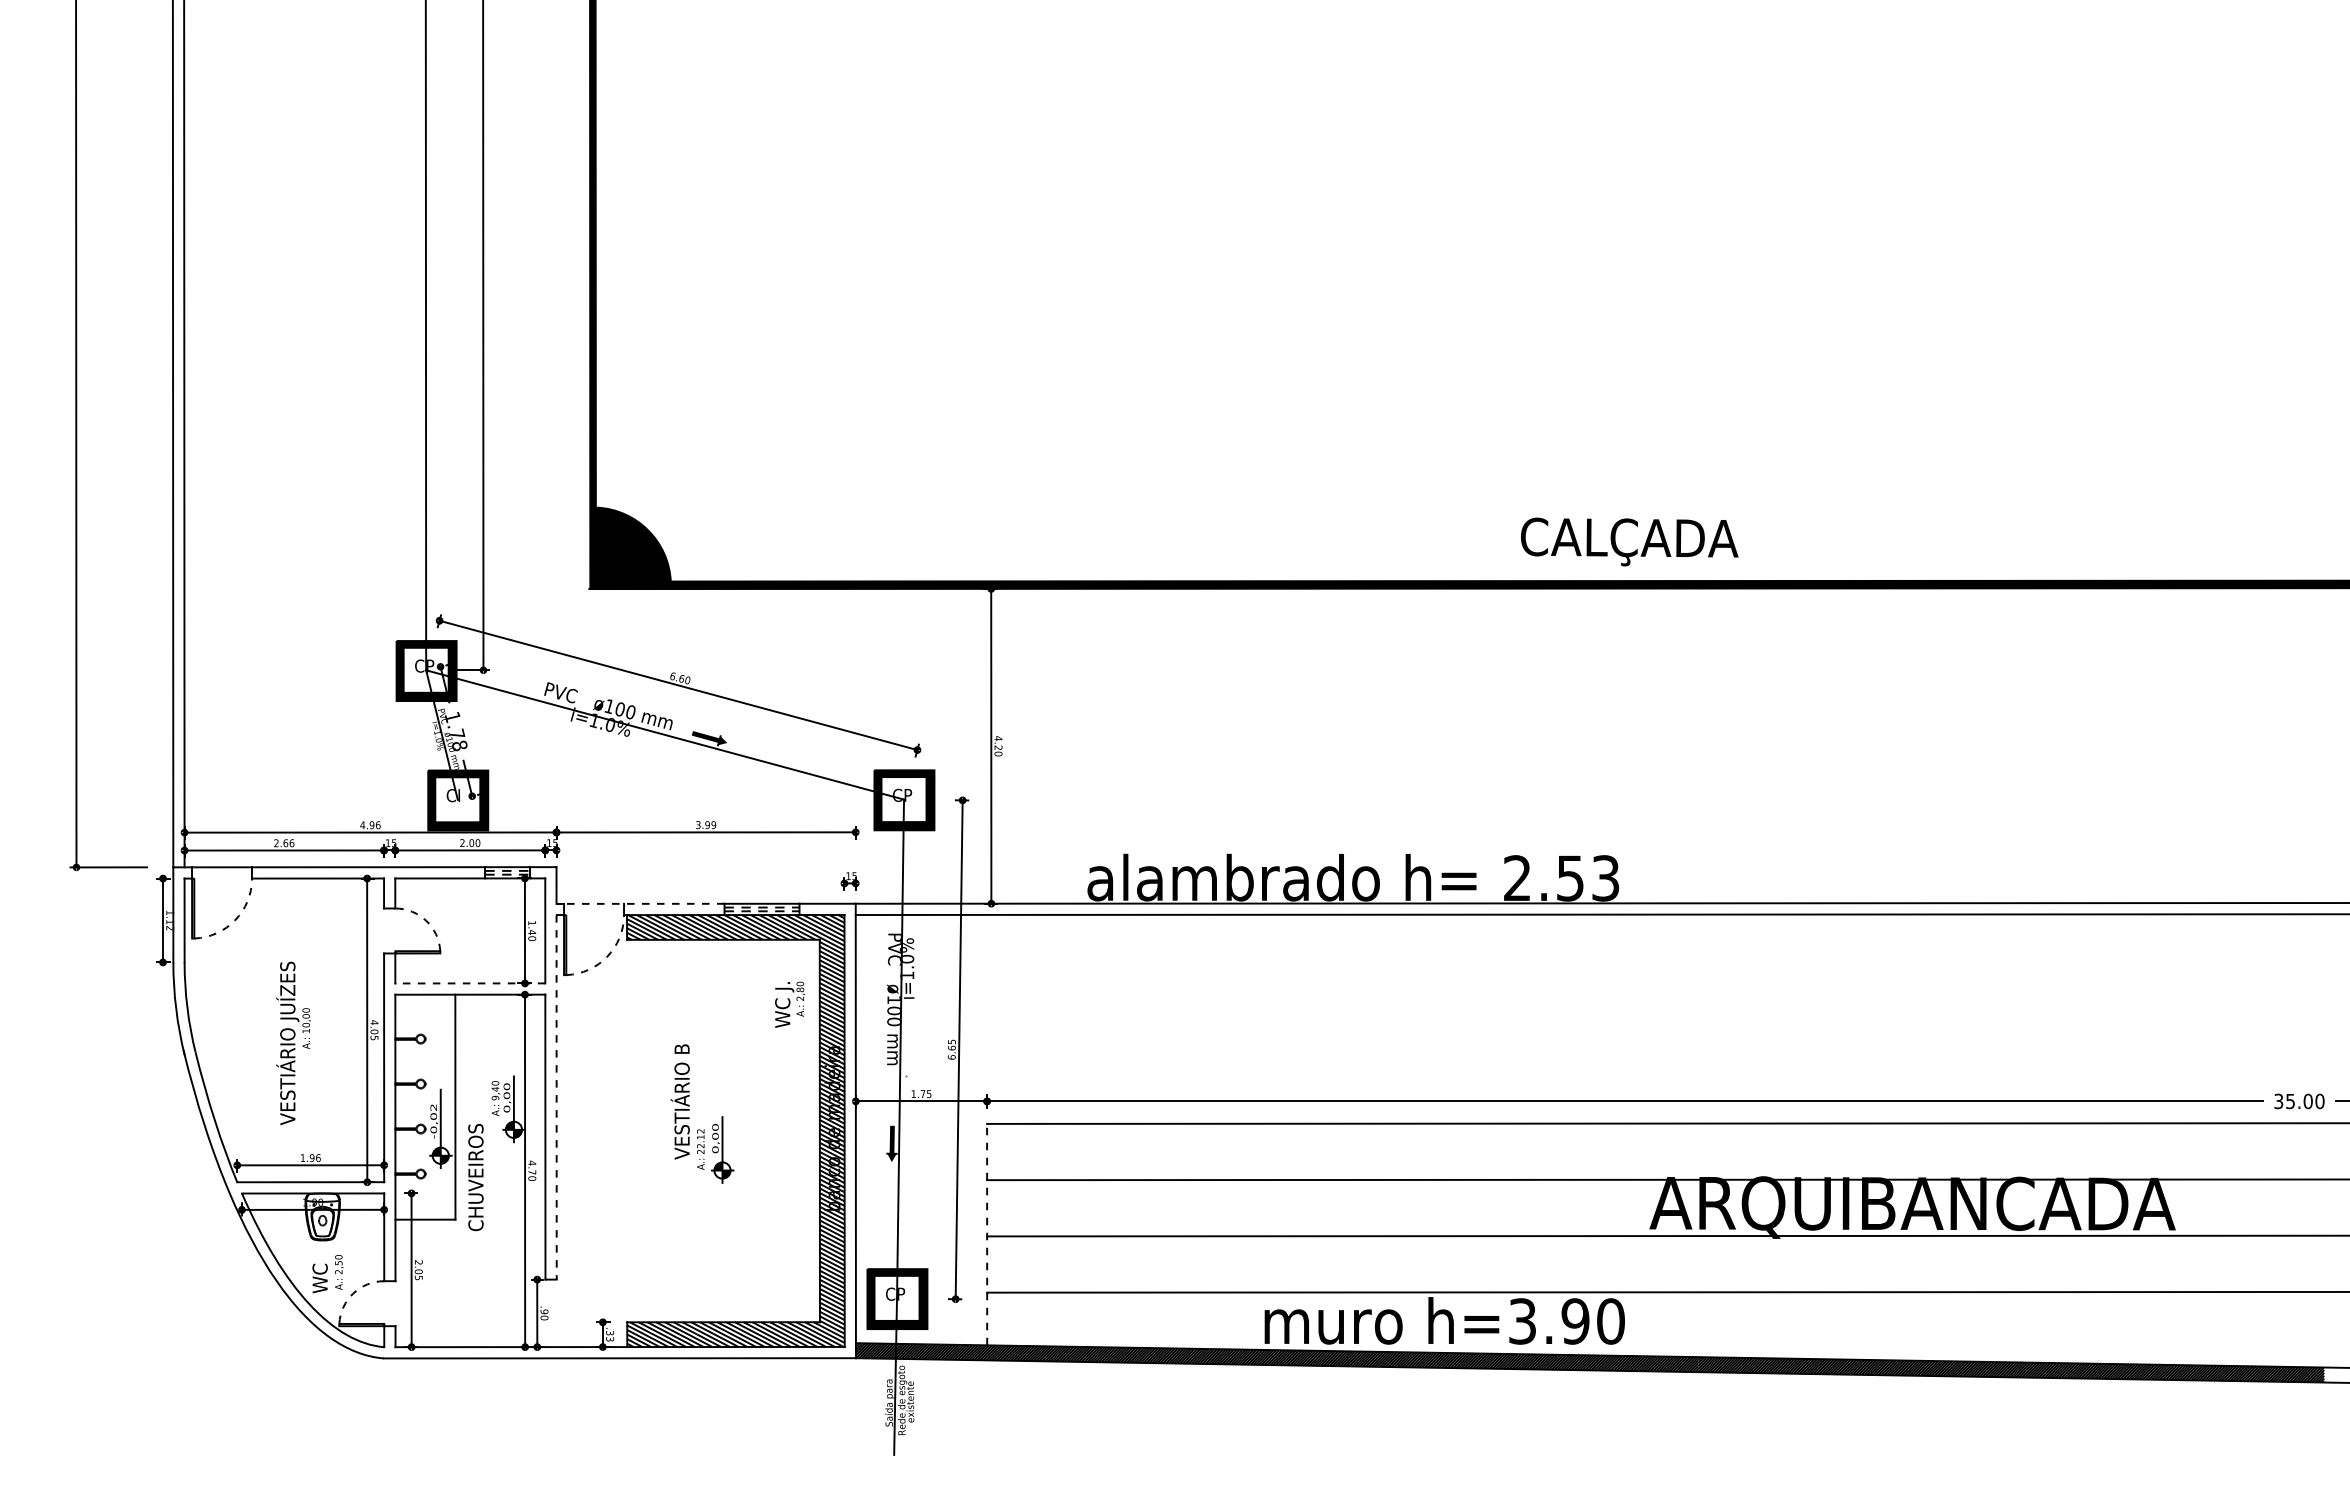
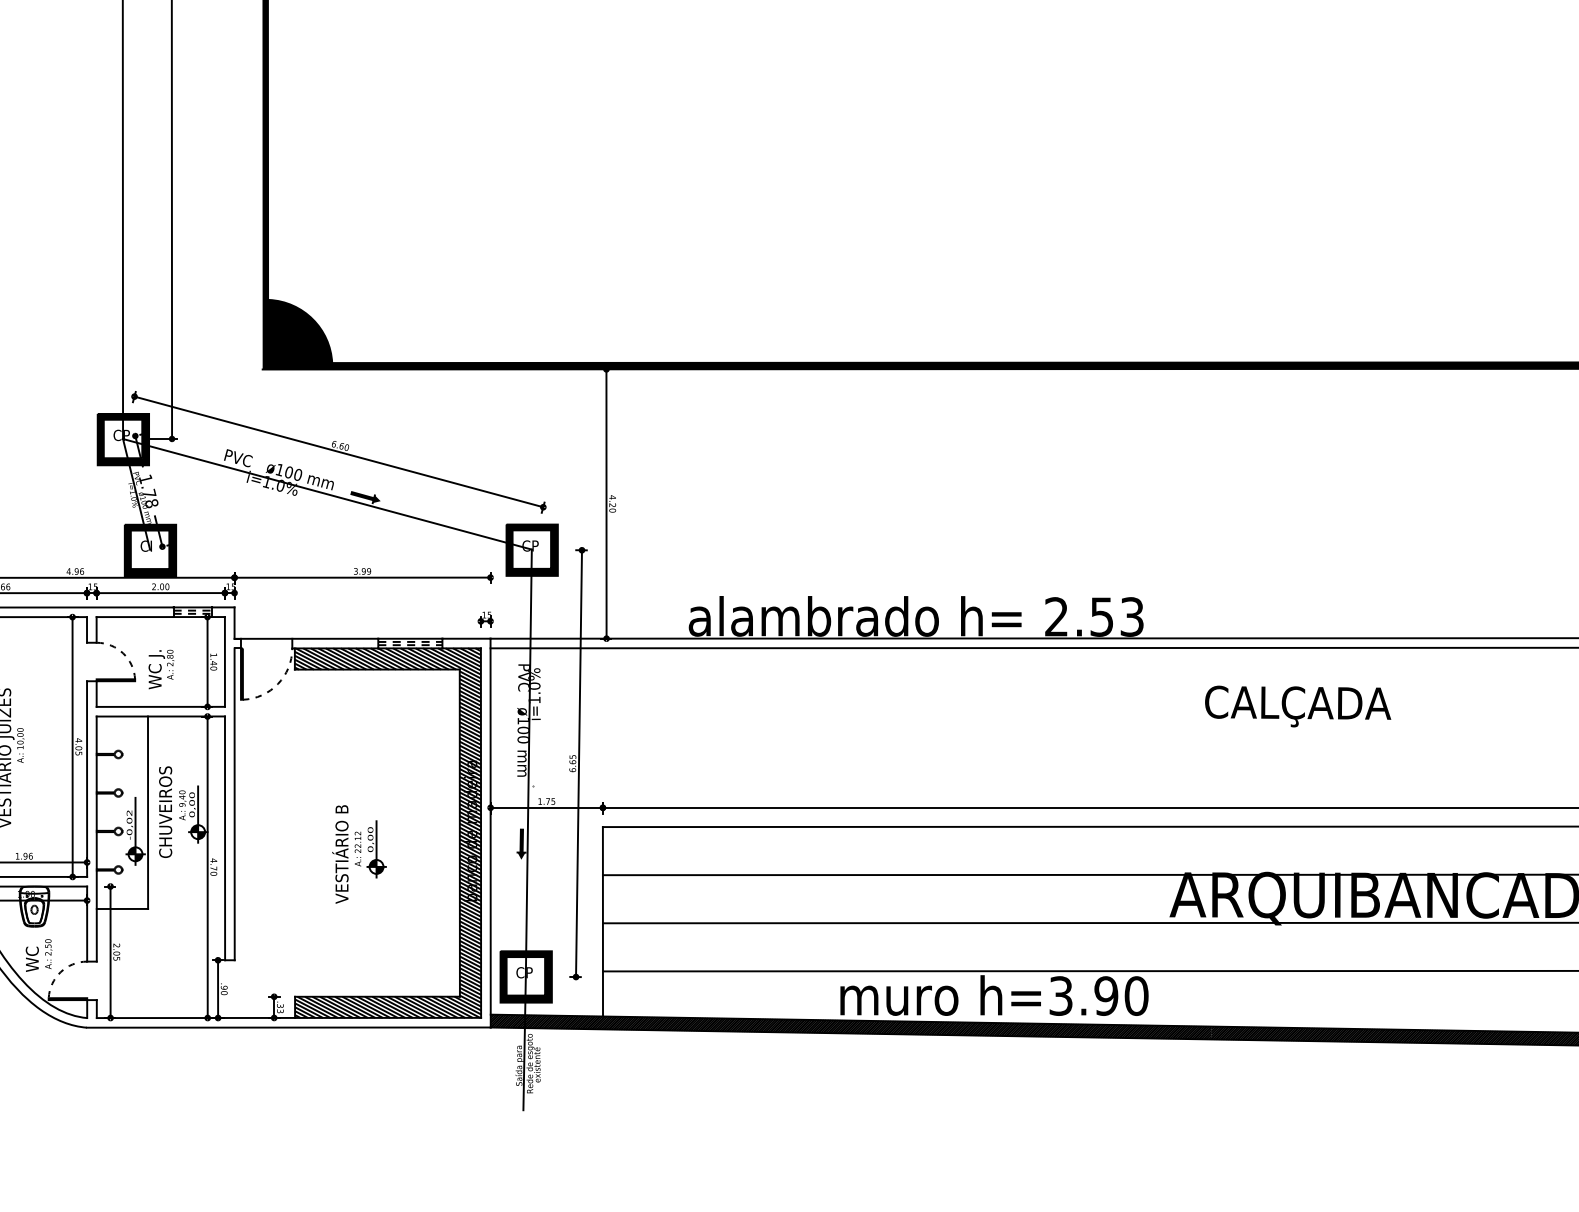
text: (1629, 541) -> (1297, 706), moved
line: (640, 903) -> (306, 638), dashed -> solid
line: (470, 983) -> (160, 706), dashed -> solid
text: (790, 1004) -> (161, 669), moved
line: (556, 1097) -> (234, 804), dashed -> solid
text: (679, 1101) -> (339, 854), moved
text: (475, 1177) -> (165, 812), moved
line: (987, 1234) -> (603, 921), dashed -> solid

